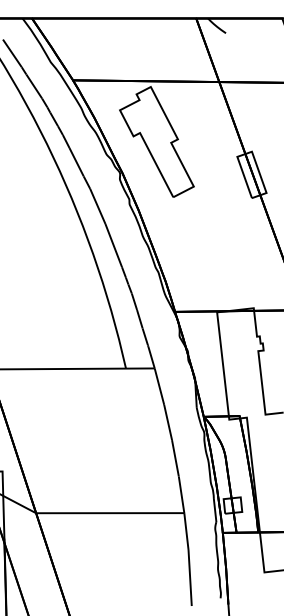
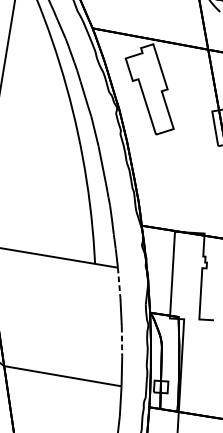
line: (159, 386) -> (119, 282), solid -> dashed
line: (175, 458) -> (122, 341), solid -> dashed

